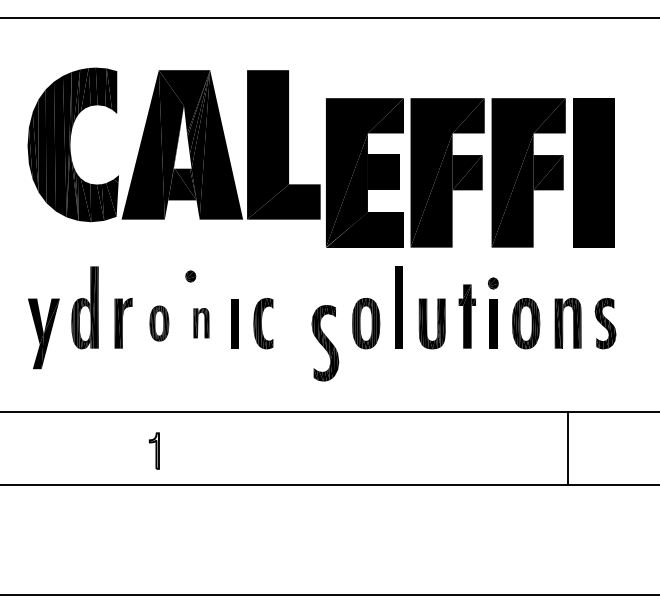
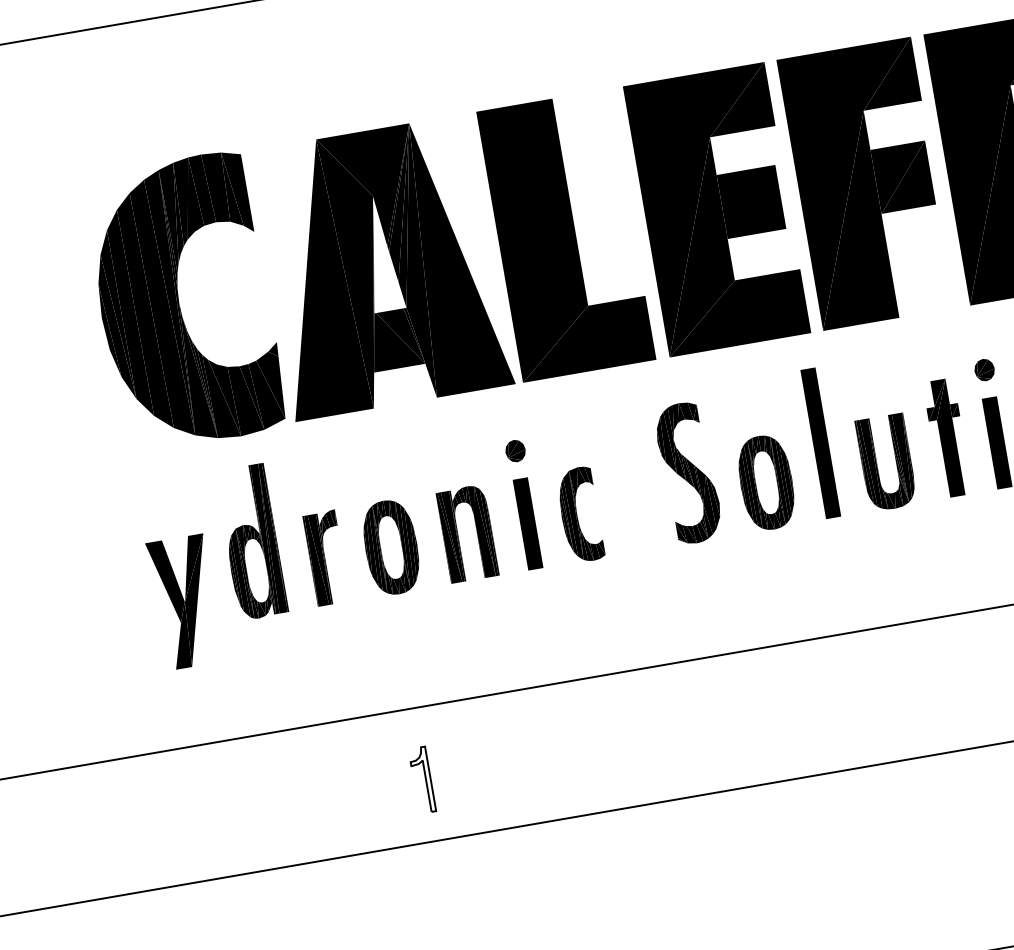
part: (173, 144) -> (366, 269), moved
part: (190, 276) -> (515, 451), moved
part: (201, 322) -> (467, 532), size x1.67
part: (159, 323) -> (391, 547), size x1.43
part: (325, 343) -> (688, 473), moved

